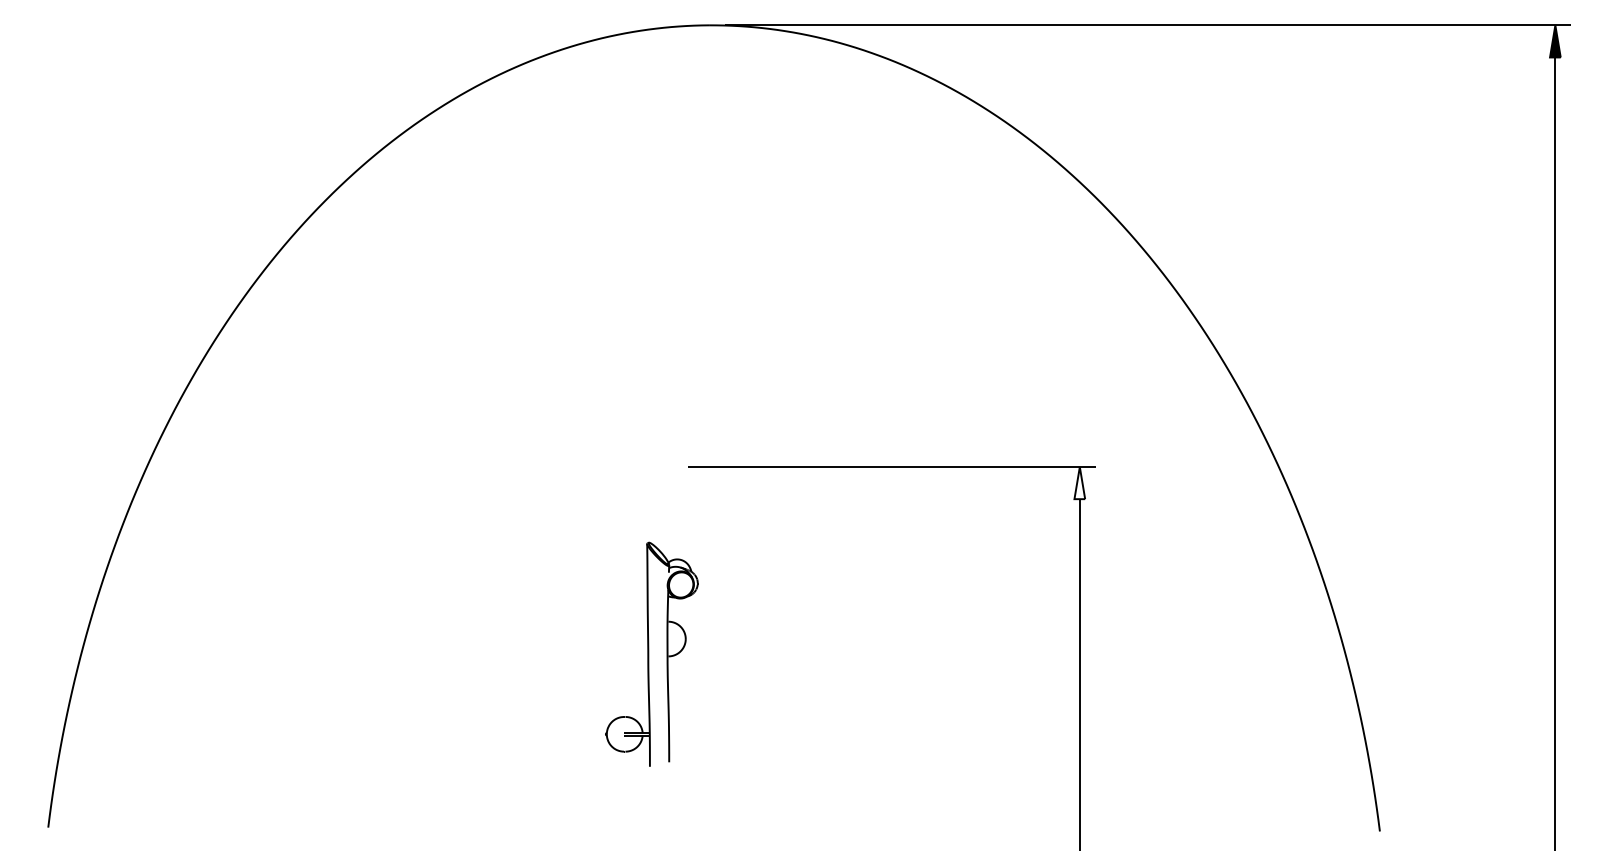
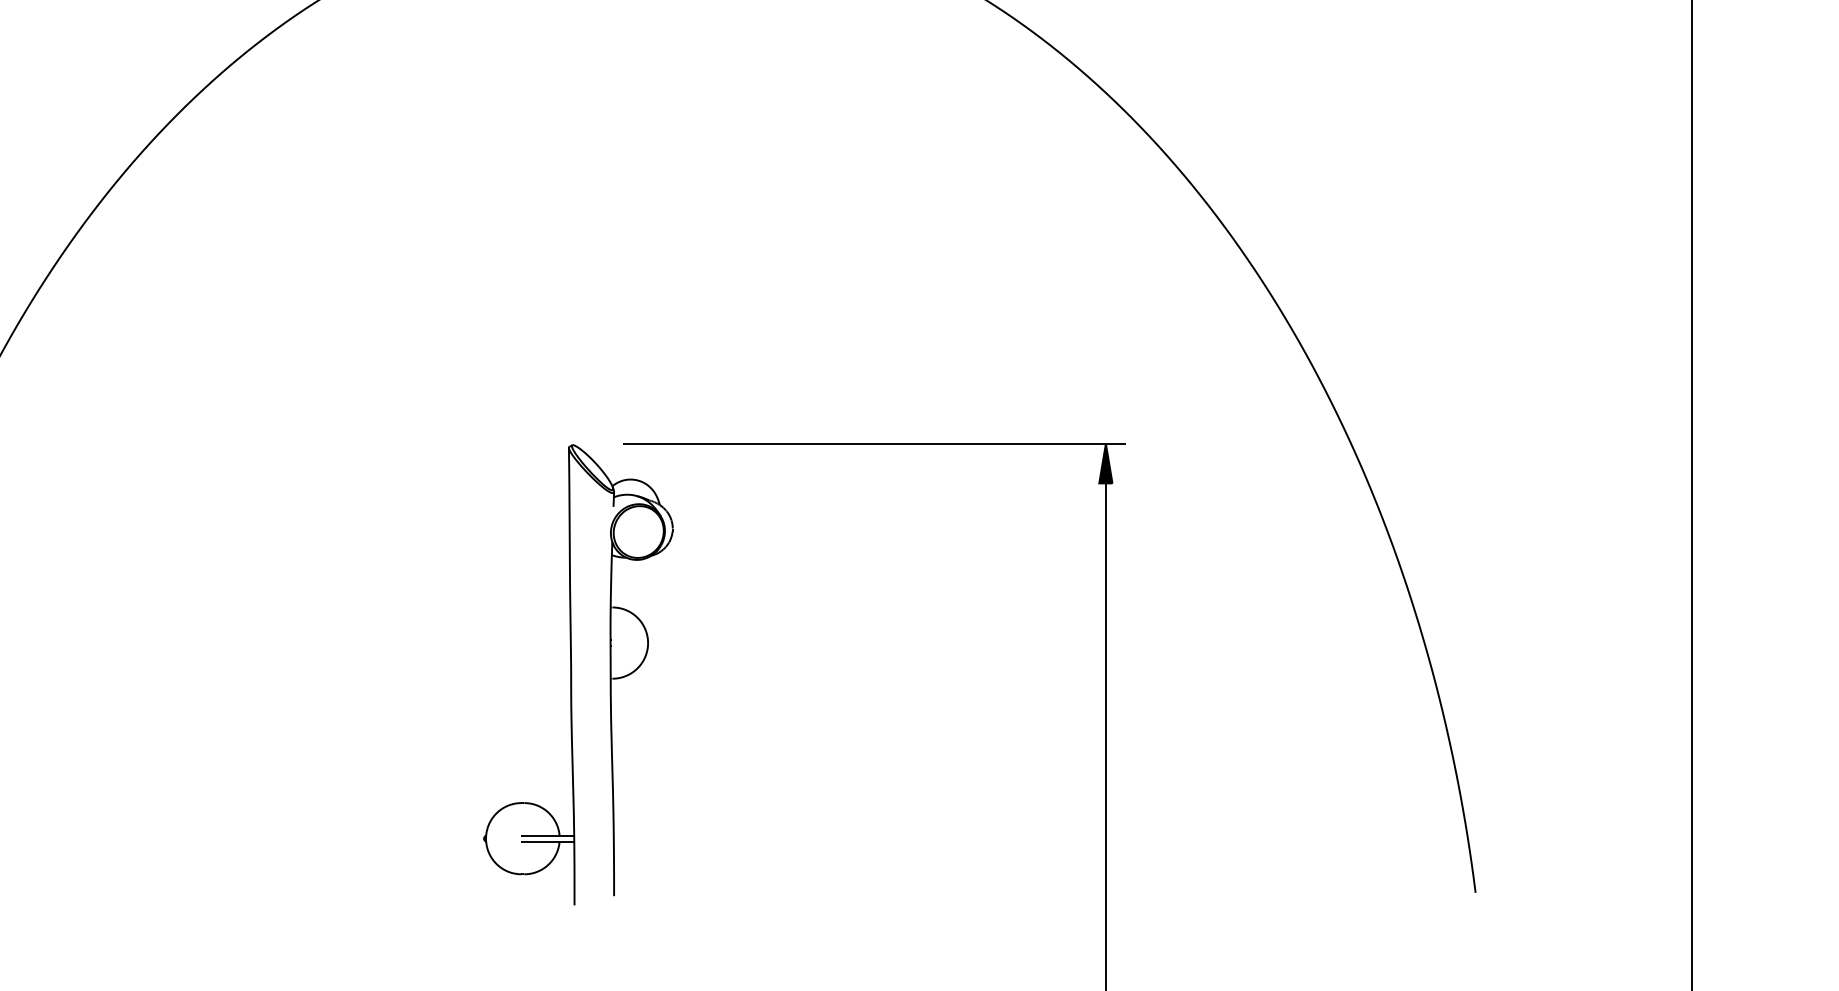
fill: (1079, 483) -> (1105, 464), added
part: (651, 654) -> (578, 674), size x1.67

